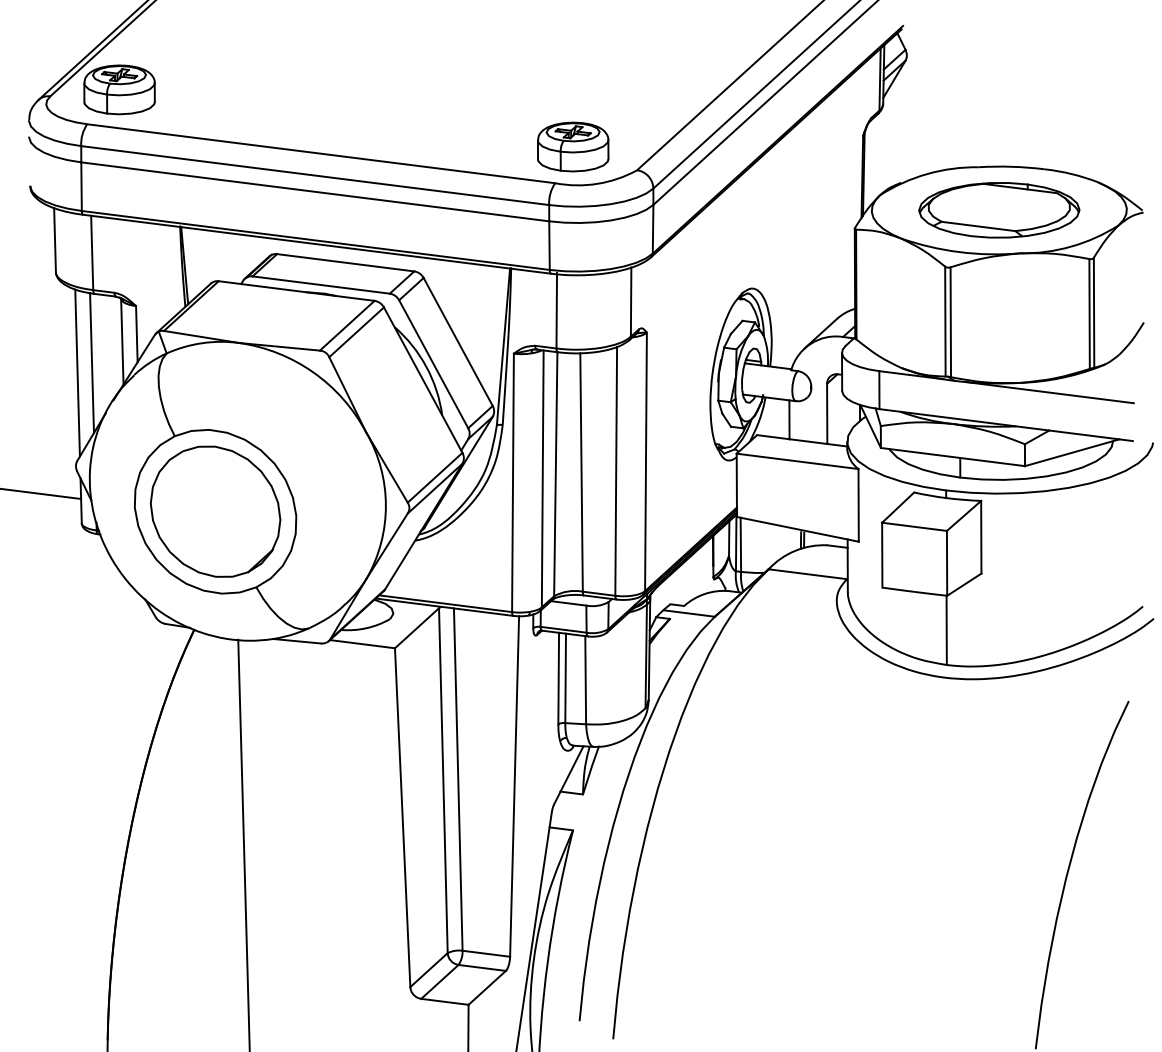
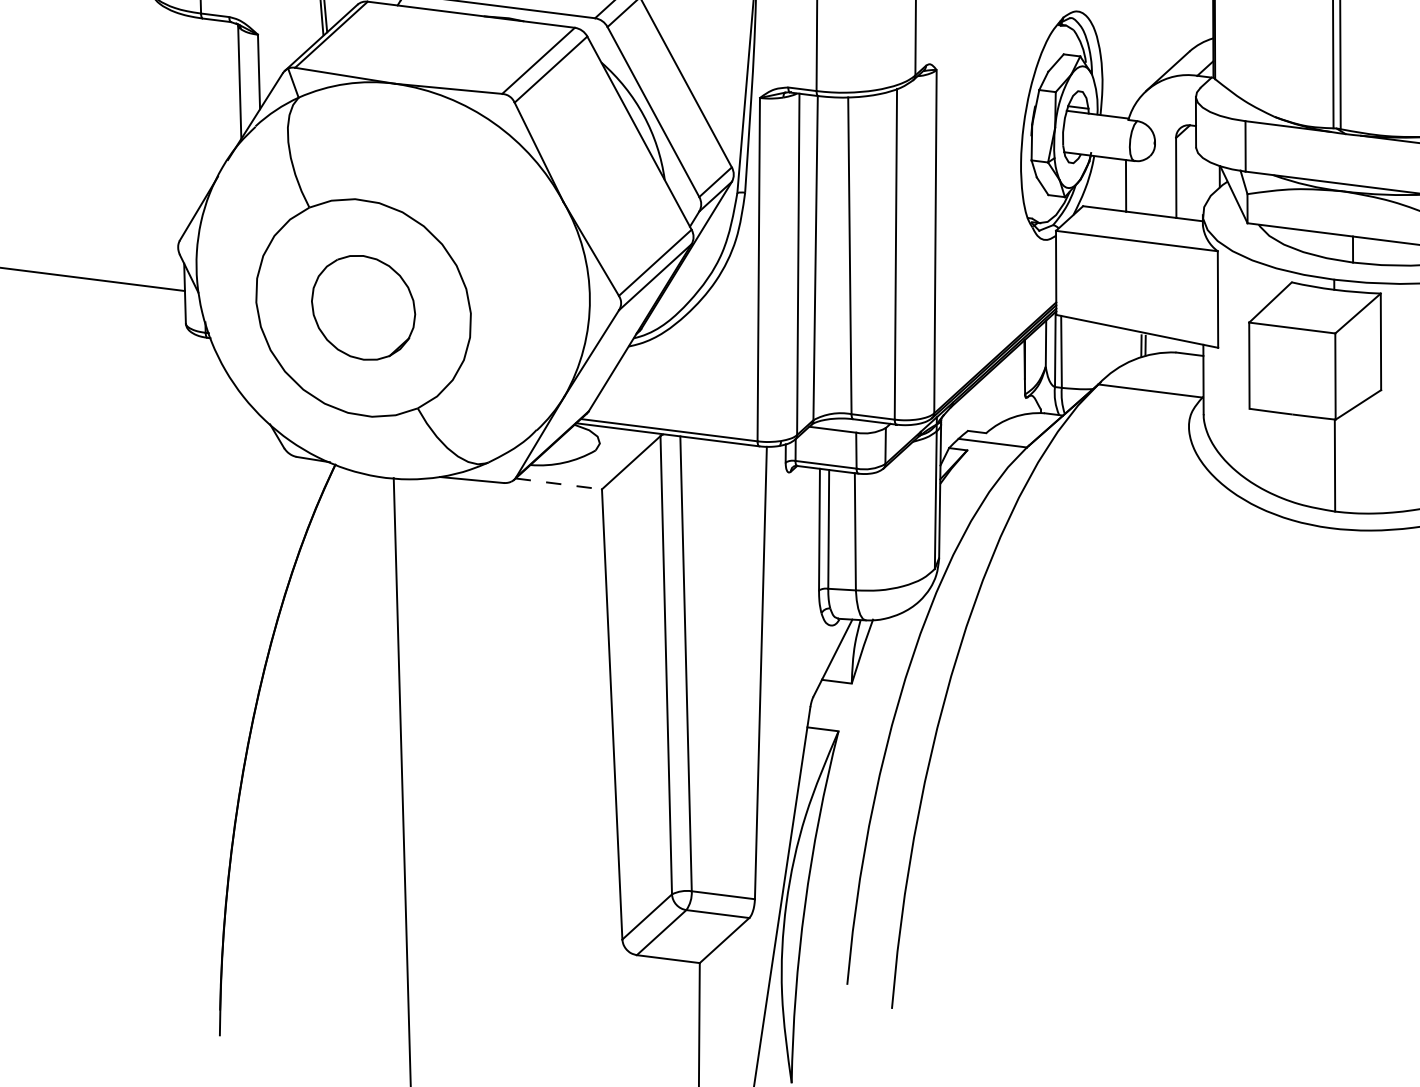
line: (91, 363) -> (198, 111), removed
line: (77, 372) -> (180, 122), removed
part: (215, 511) -> (363, 307), size x0.6
line: (362, 644) -> (558, 484), solid -> dashed

